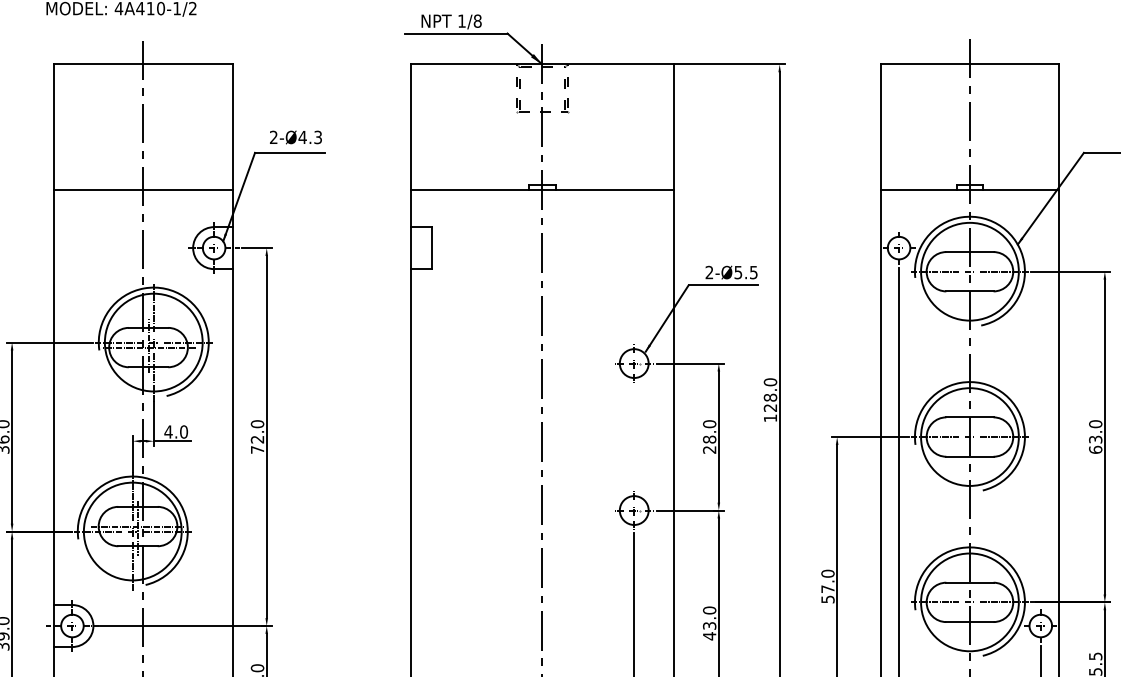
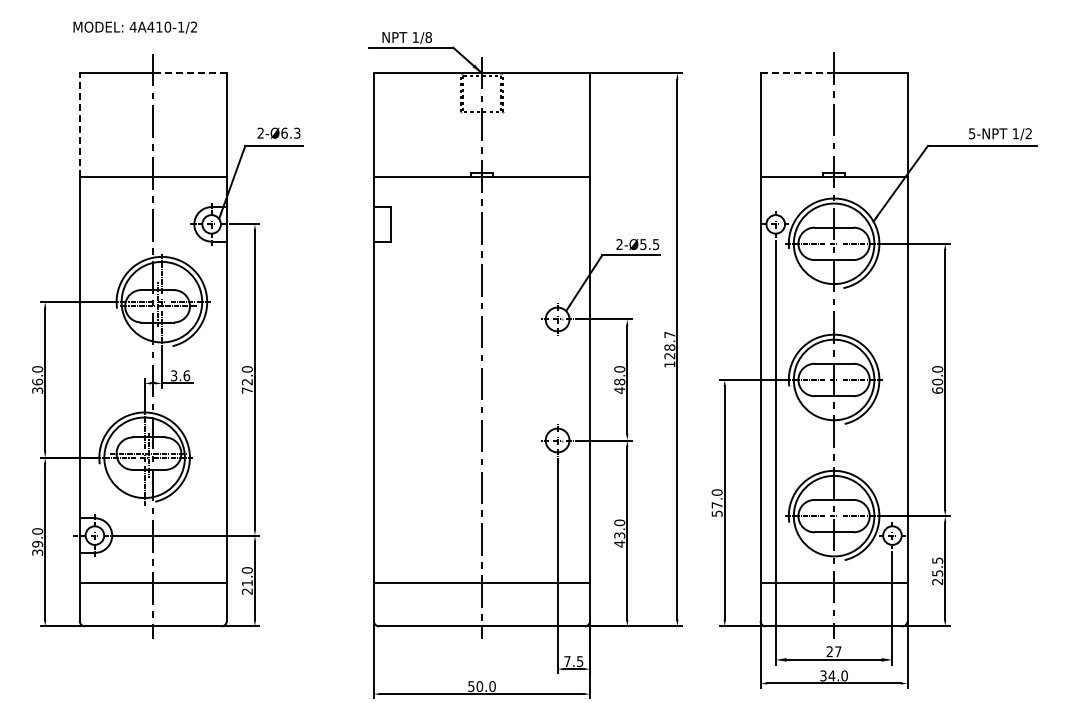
line: (188, 64) -> (190, 73), solid -> dashed
line: (925, 64) -> (797, 73), solid -> dashed
line: (53, 126) -> (79, 124), solid -> dashed
text: (302, 136) -> (284, 132), 2-Ø4.3 -> 2-Ø6.3
text: (770, 381) -> (669, 334), 128.0 -> 128.7
text: (176, 431) -> (180, 375), 4.0 -> 3.6
text: (1095, 438) -> (937, 381), 63.0 -> 60.0
text: (709, 449) -> (619, 390), 28.0 -> 48.0

